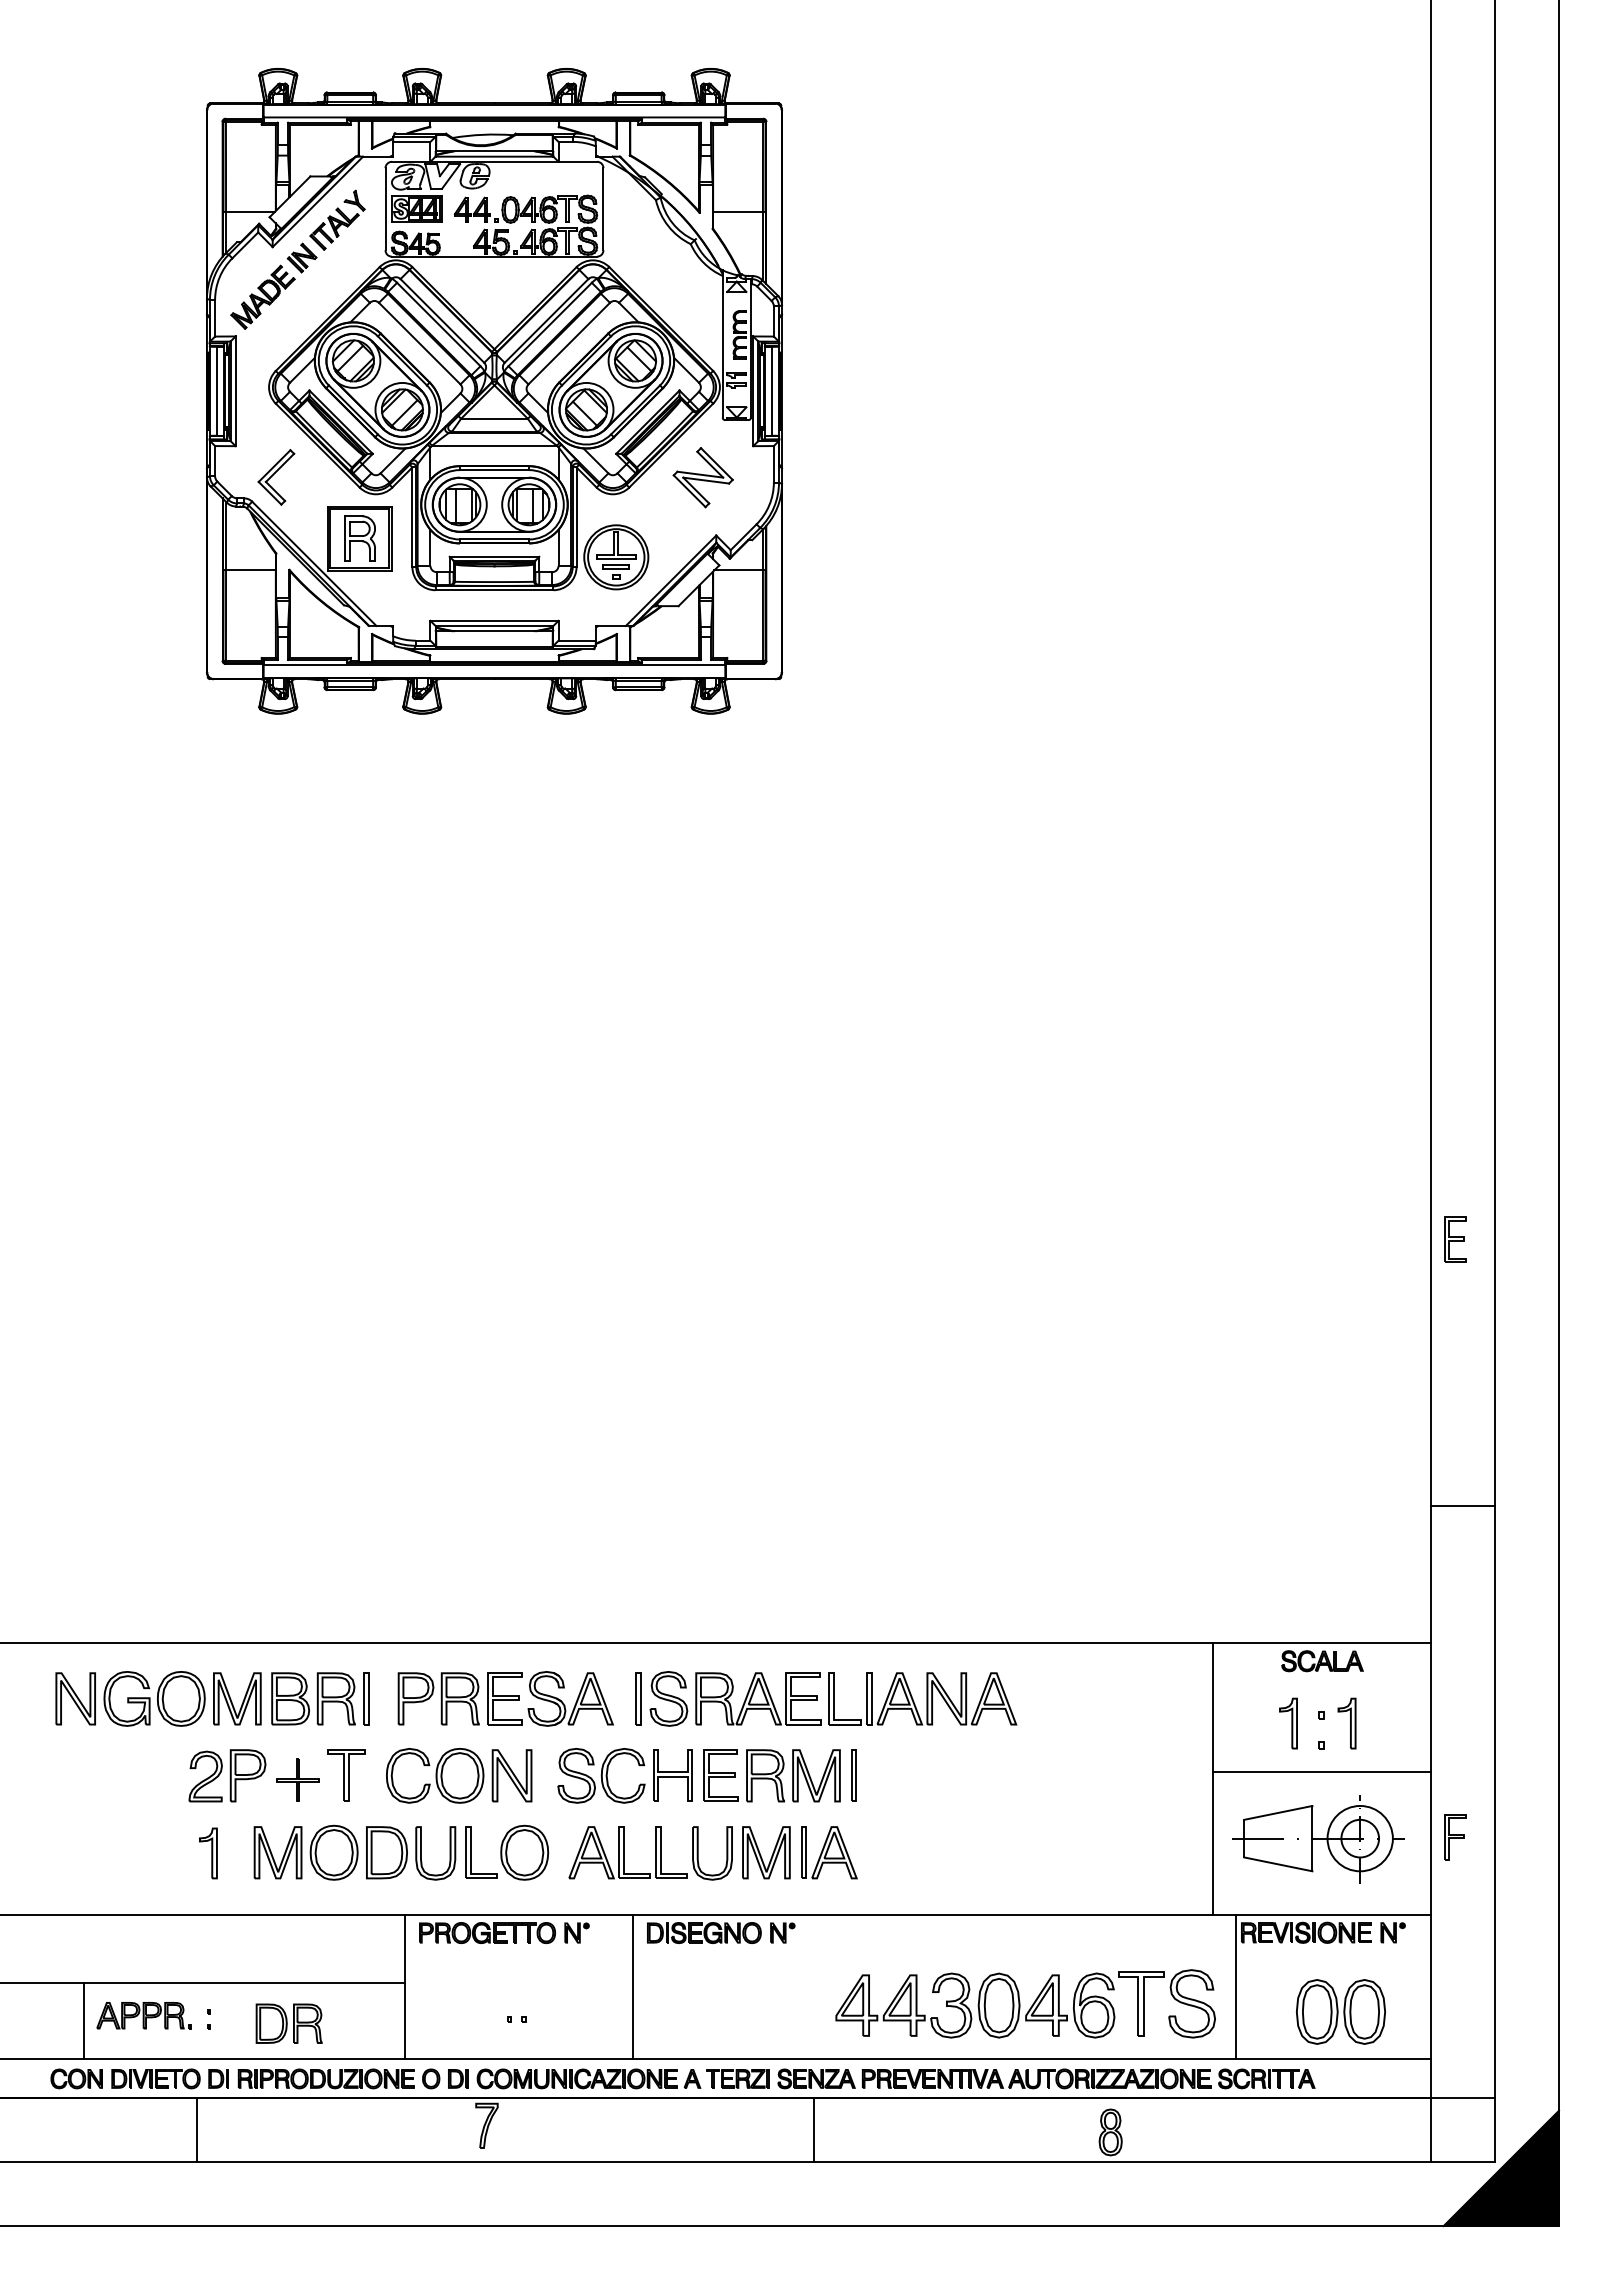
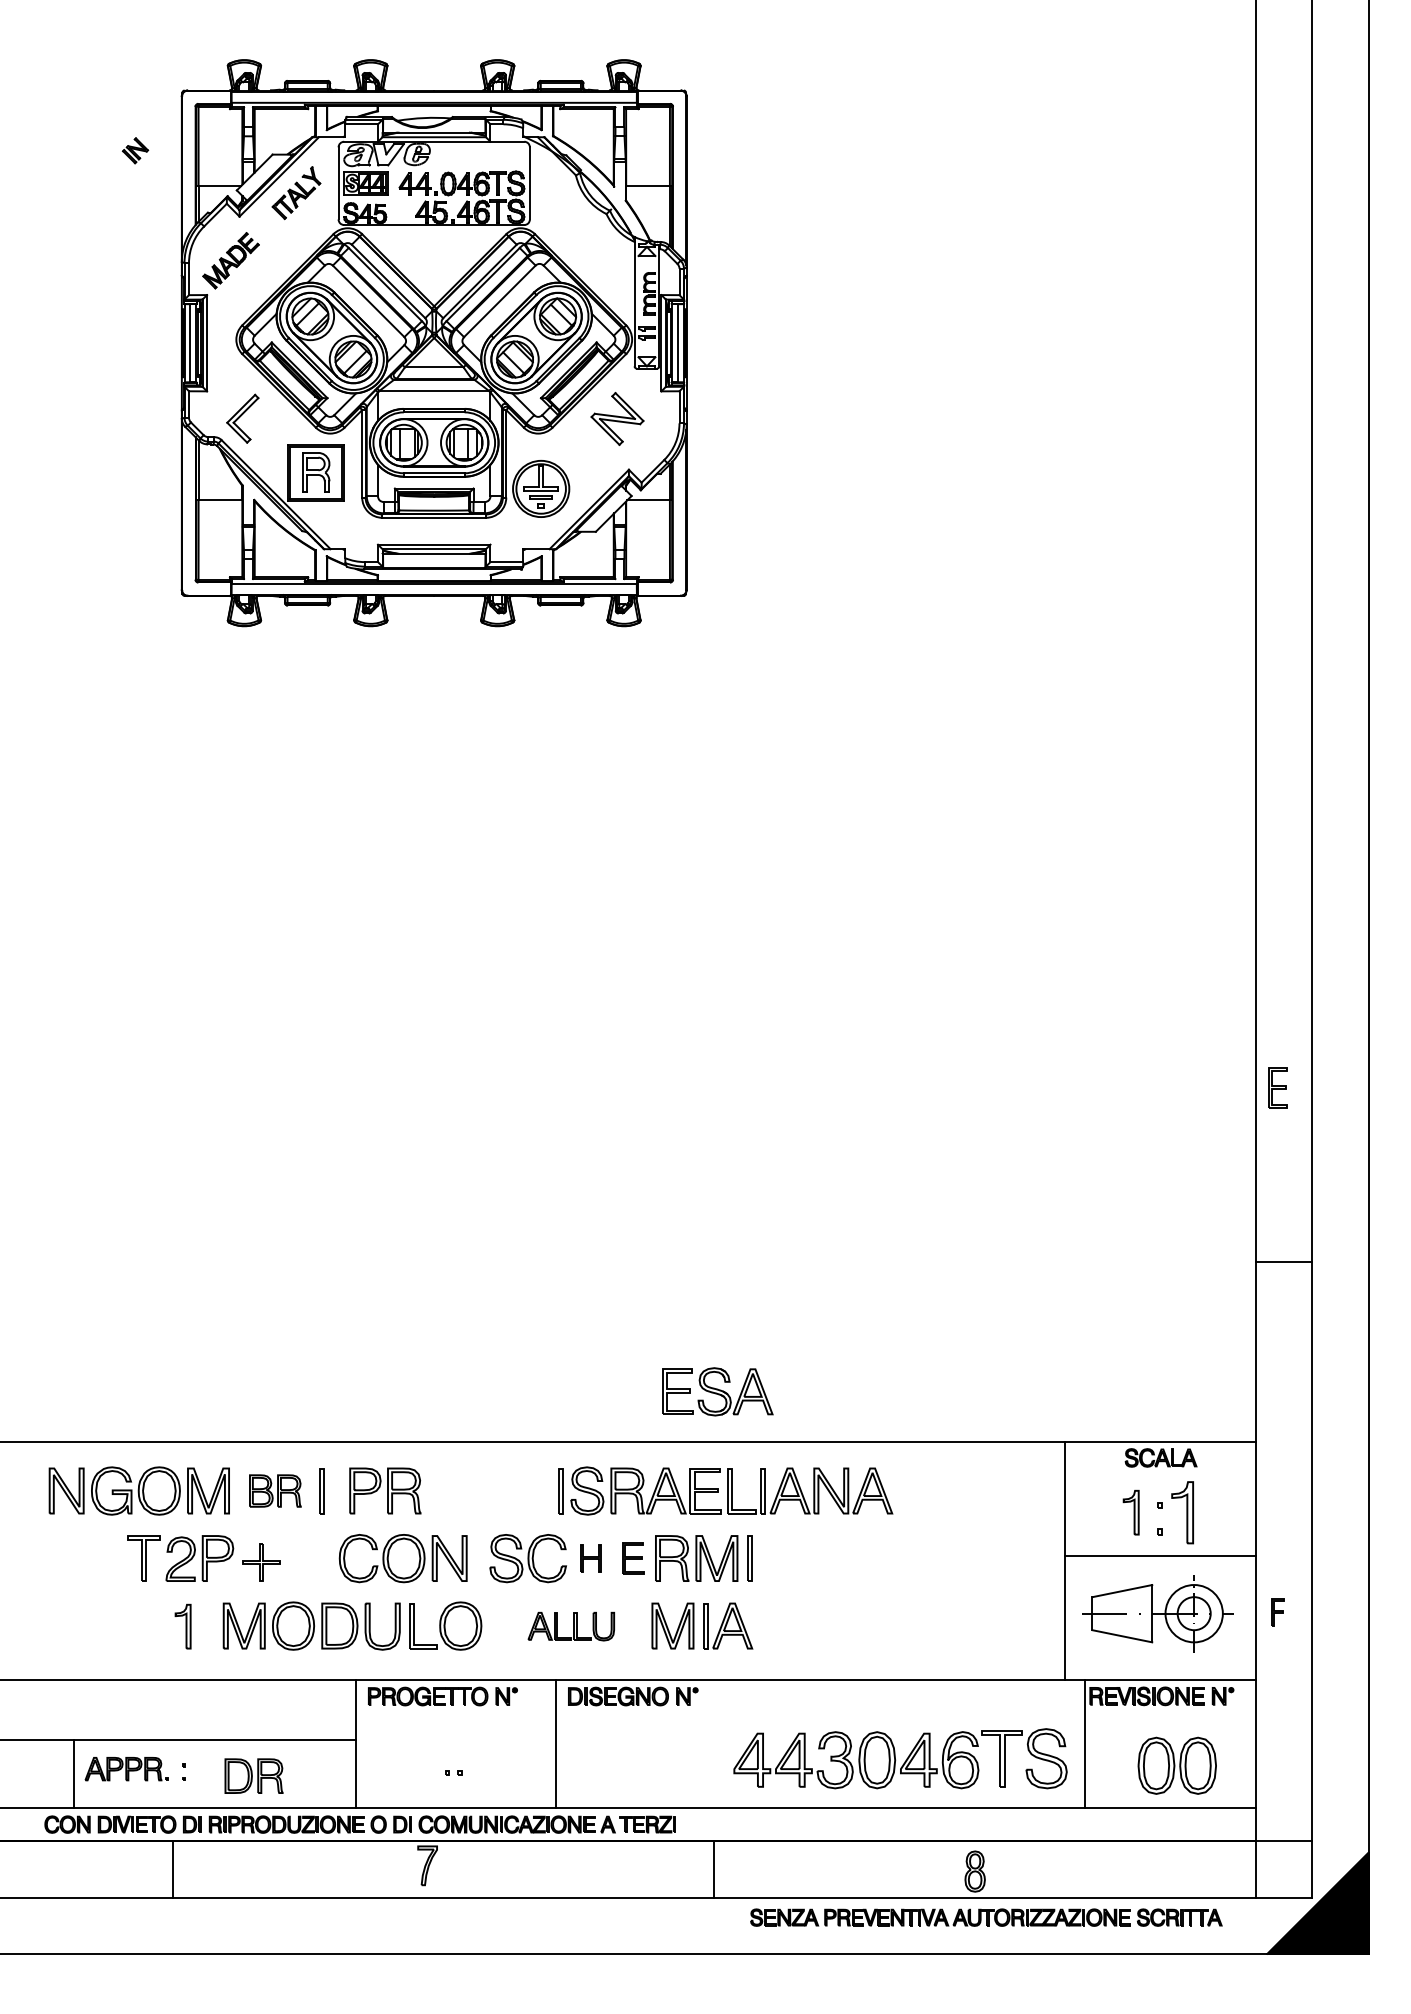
part: (301, 257) -> (134, 150), moved
line: (1462, 1505) -> (1283, 1261), moved
part: (313, 1698) -> (275, 1490), size x0.7
part: (550, 1698) -> (717, 1391), moved
part: (1346, 1723) -> (1182, 1512), size x1.4
part: (346, 1775) -> (143, 1558), moved
part: (672, 1775) -> (590, 1558), size x0.6
part: (720, 1775) -> (632, 1558), size x0.7
part: (1455, 1837) -> (1277, 1612), size x0.7
part: (650, 1853) -> (571, 1626), size x0.6
part: (1046, 2078) -> (986, 1917), moved

